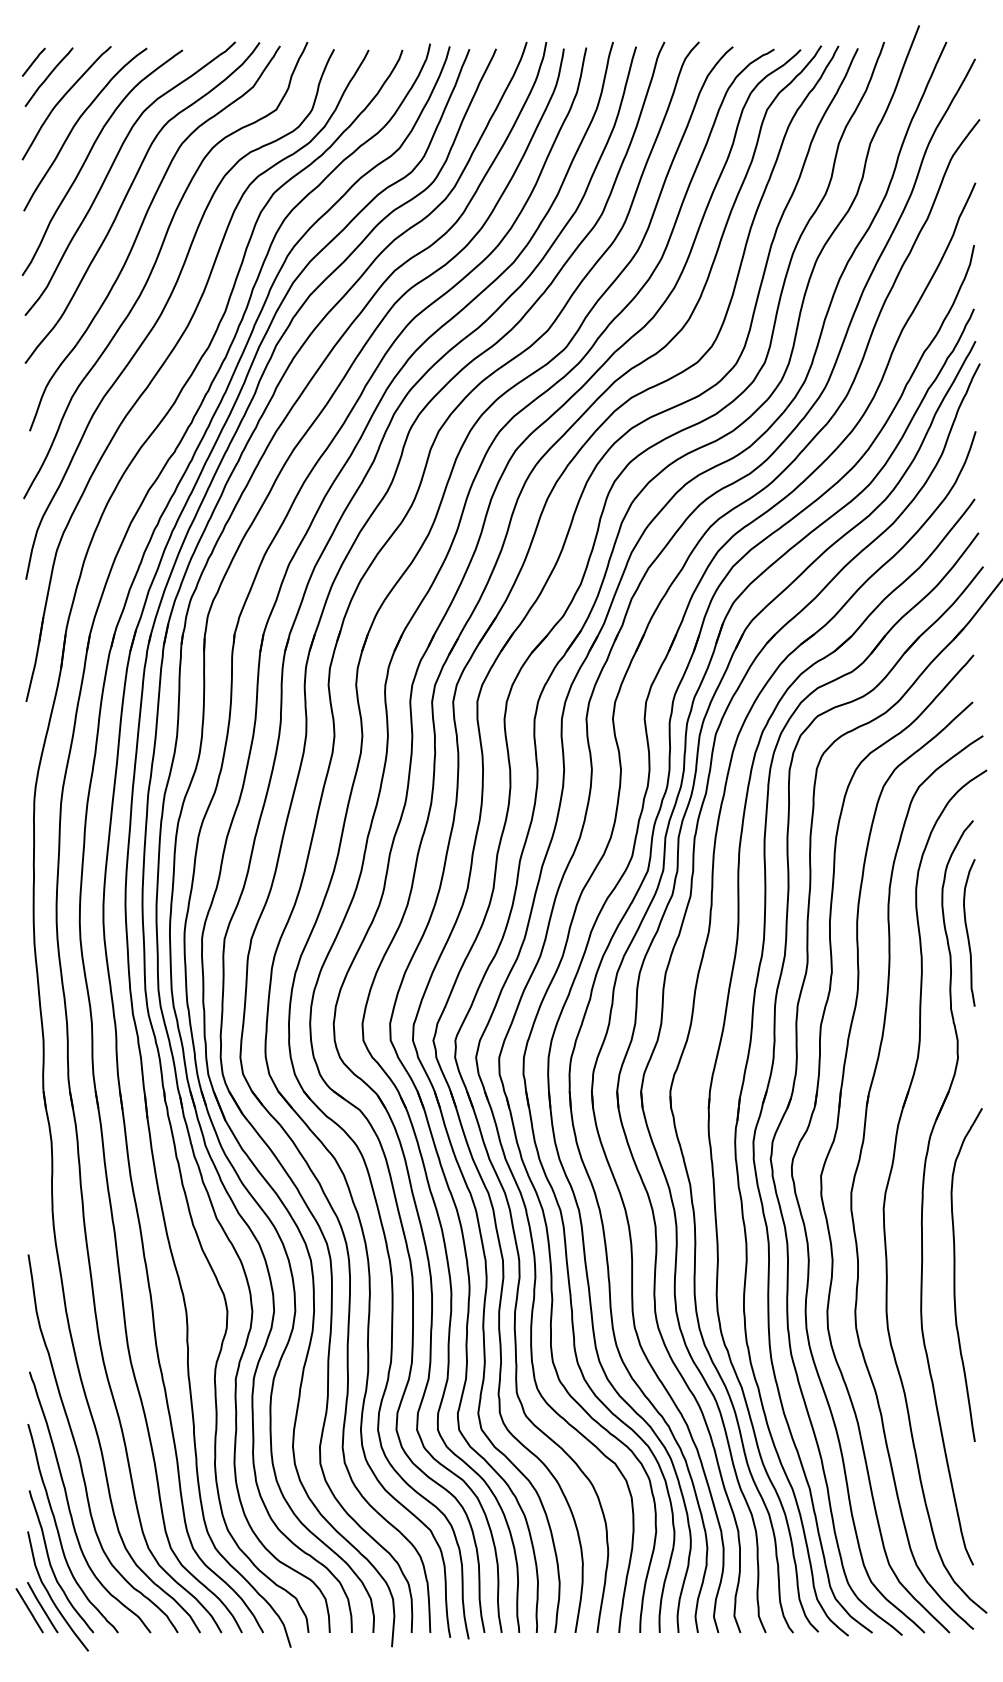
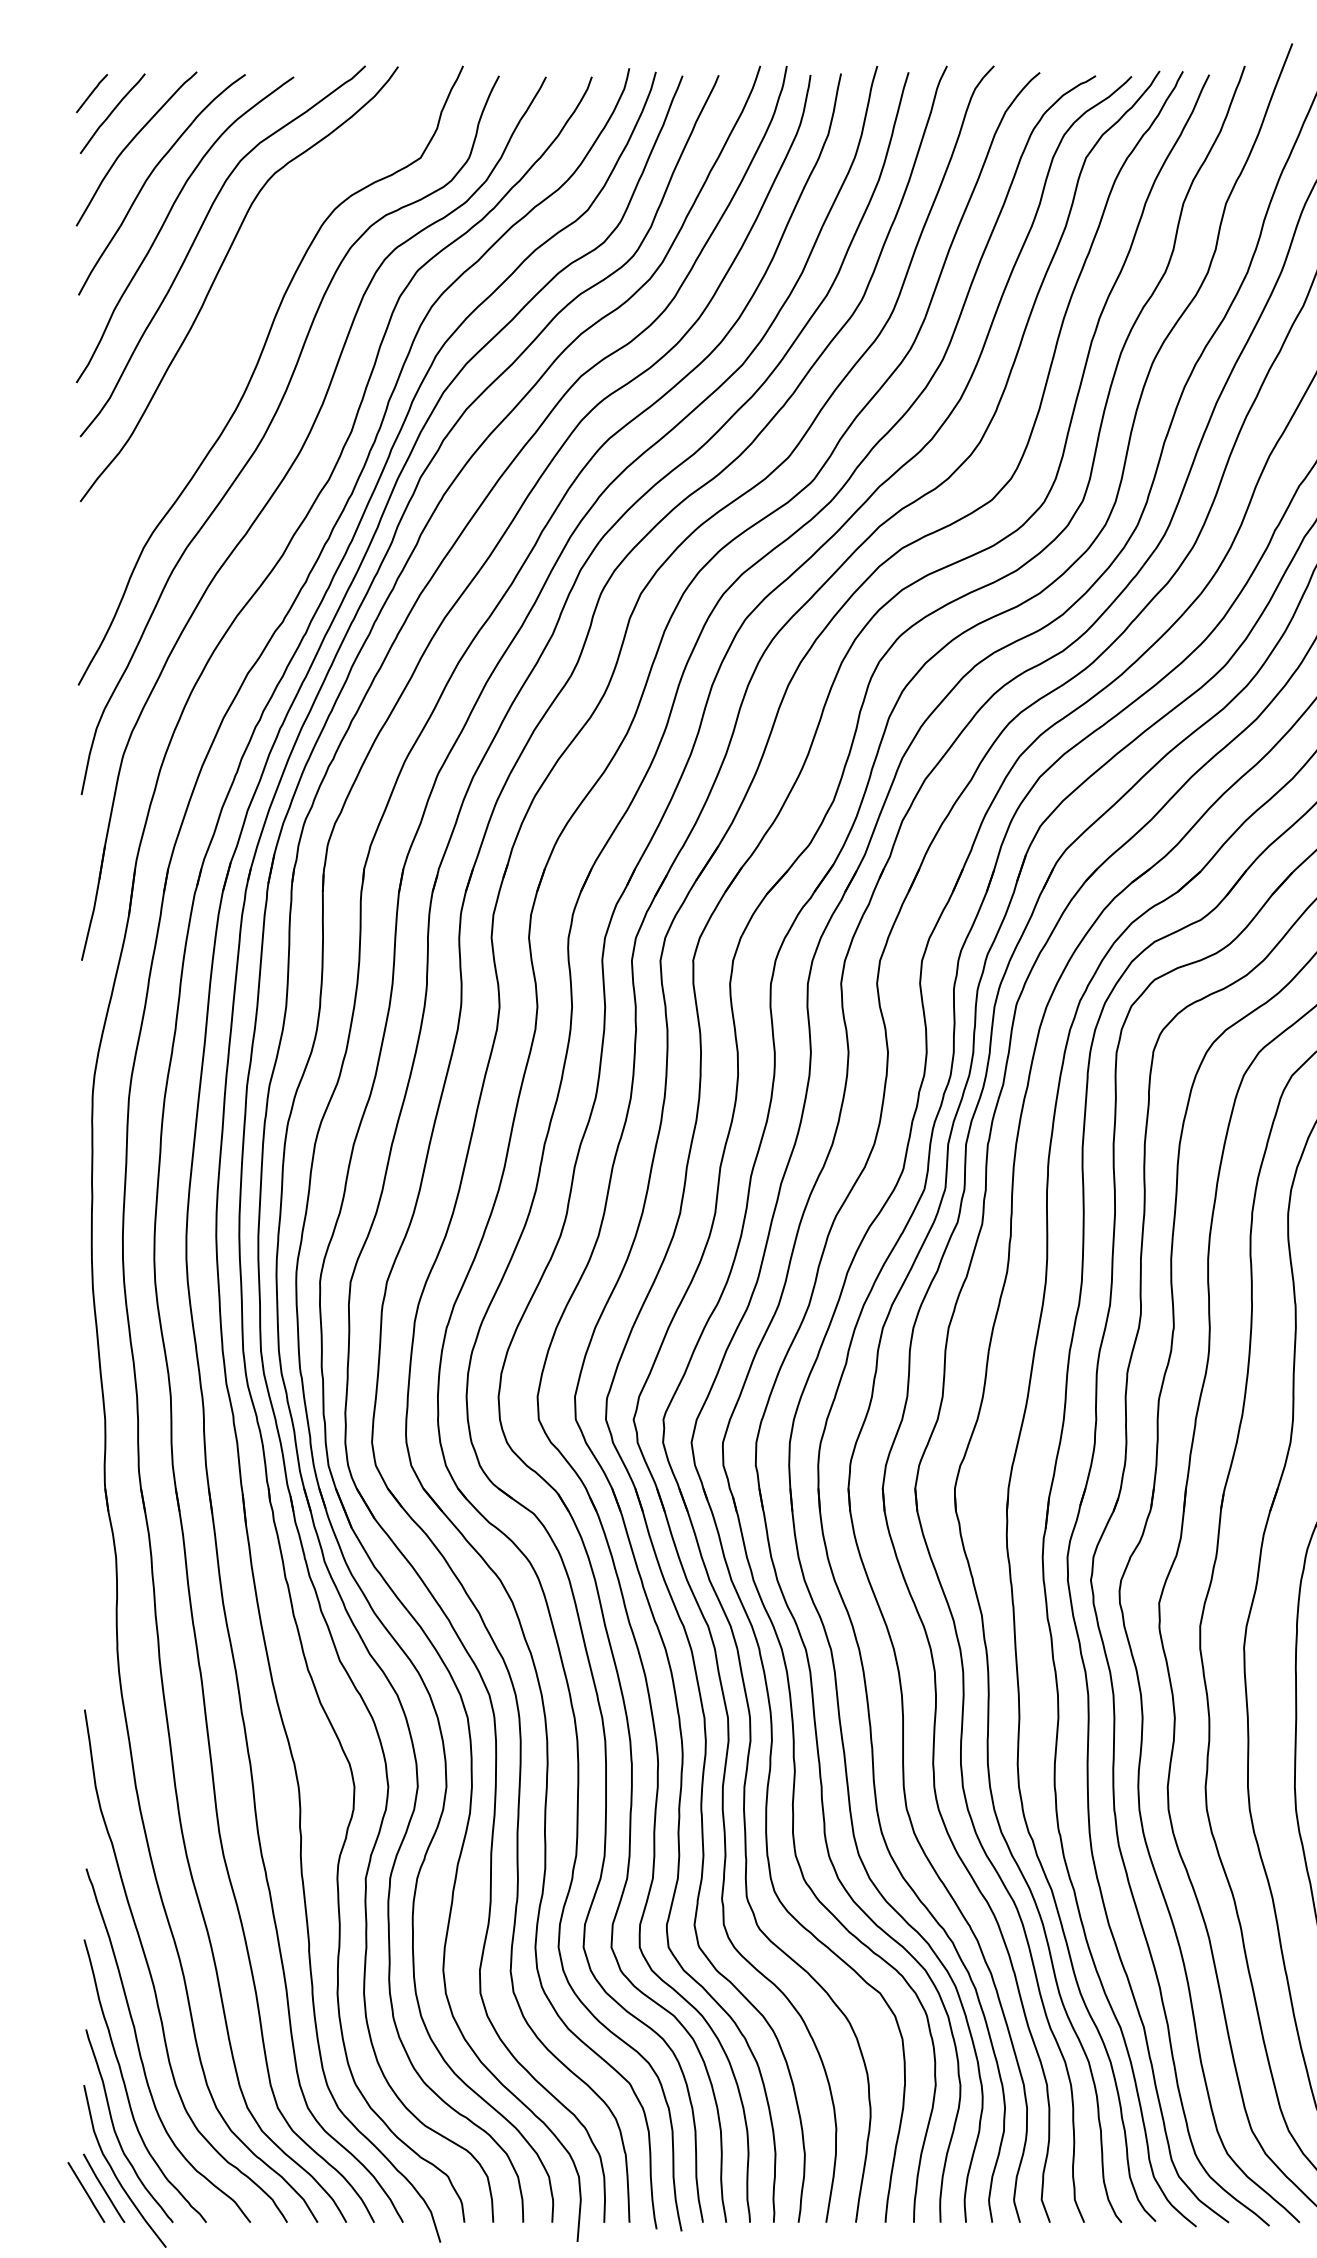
curve: (139, 233) -> (235, 325), removed

